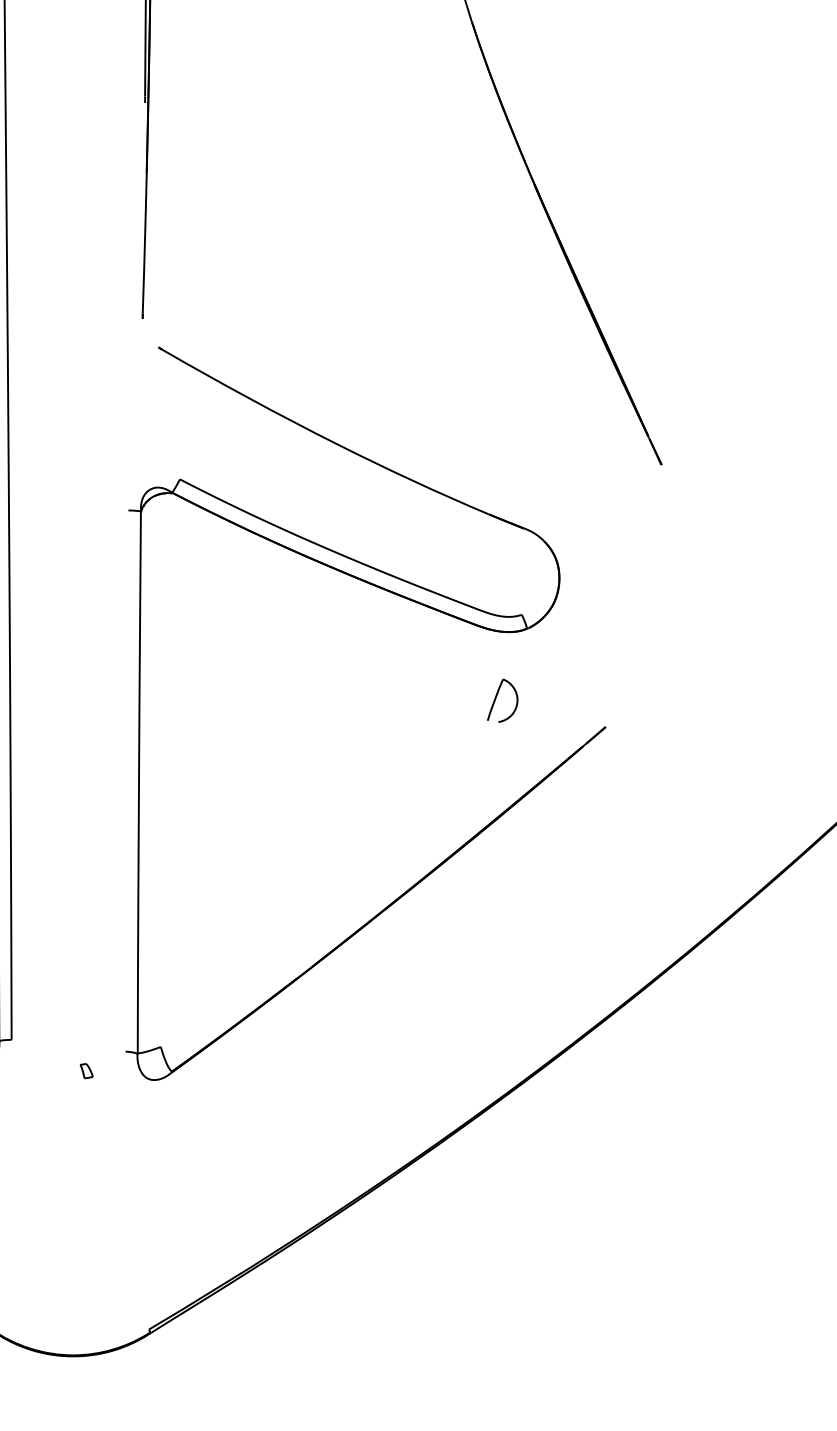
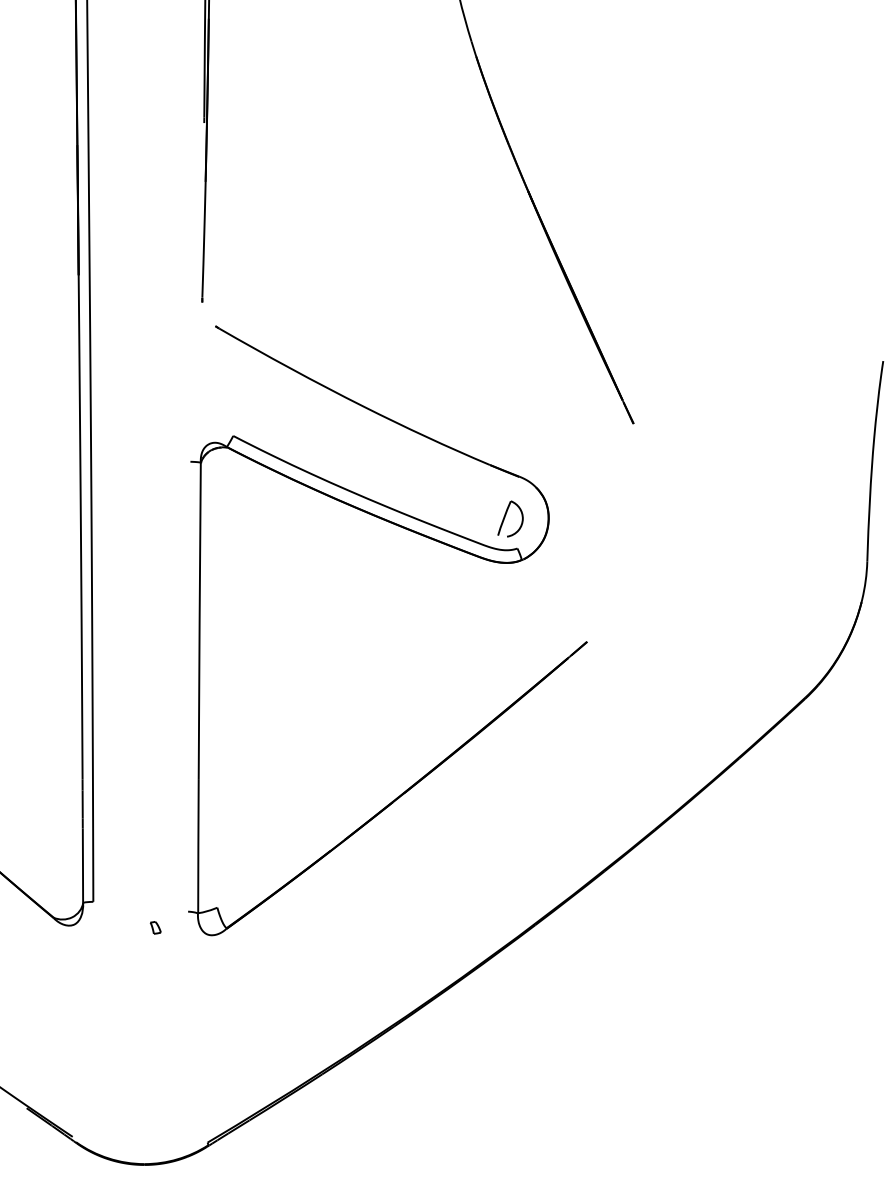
part: (502, 700) -> (510, 518), moved

